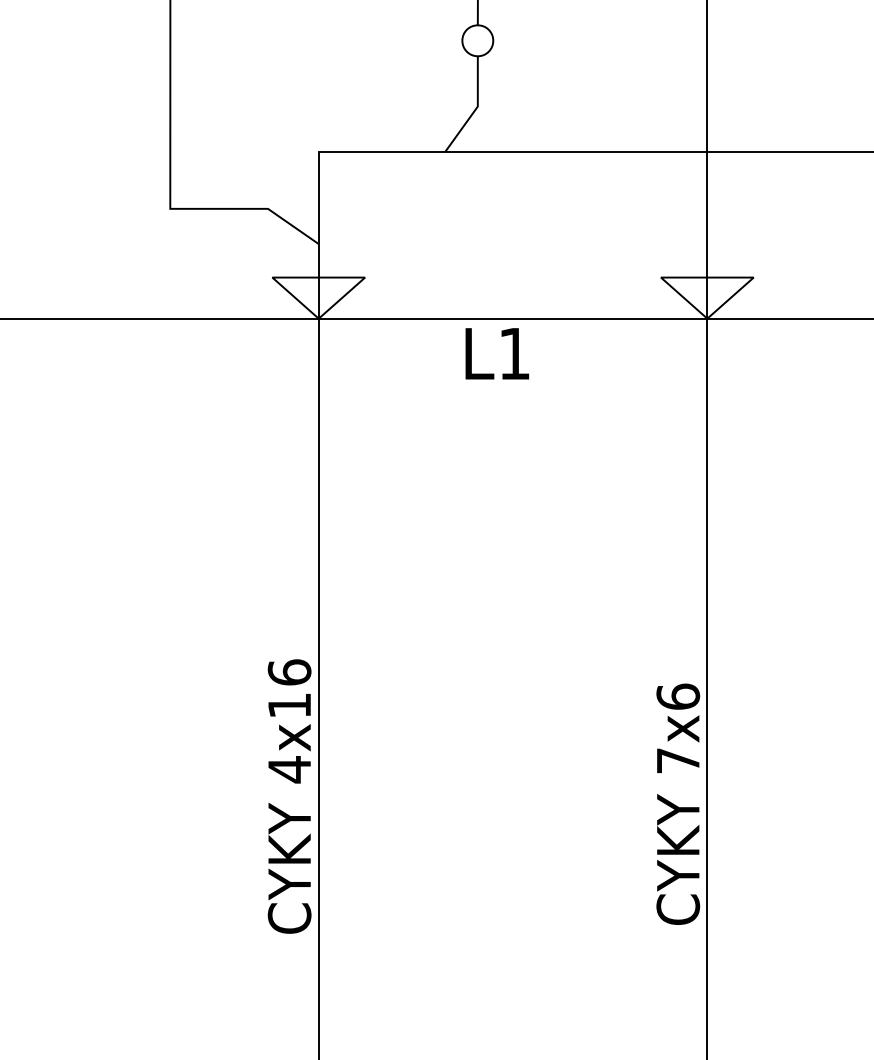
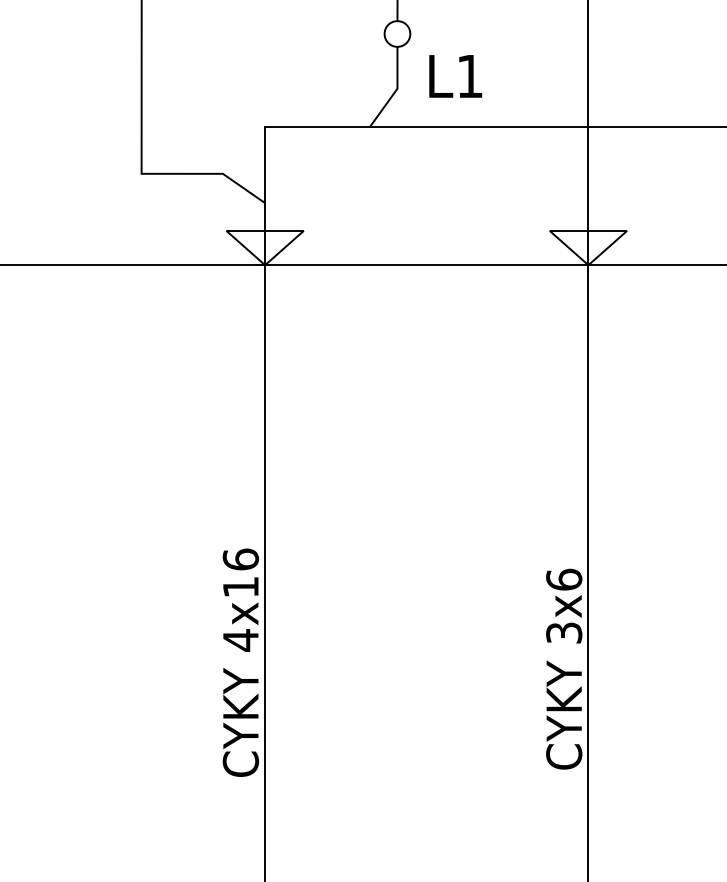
text: (497, 353) -> (455, 76), moved
text: (678, 760) -> (564, 632), 7x6 -> 3x6

